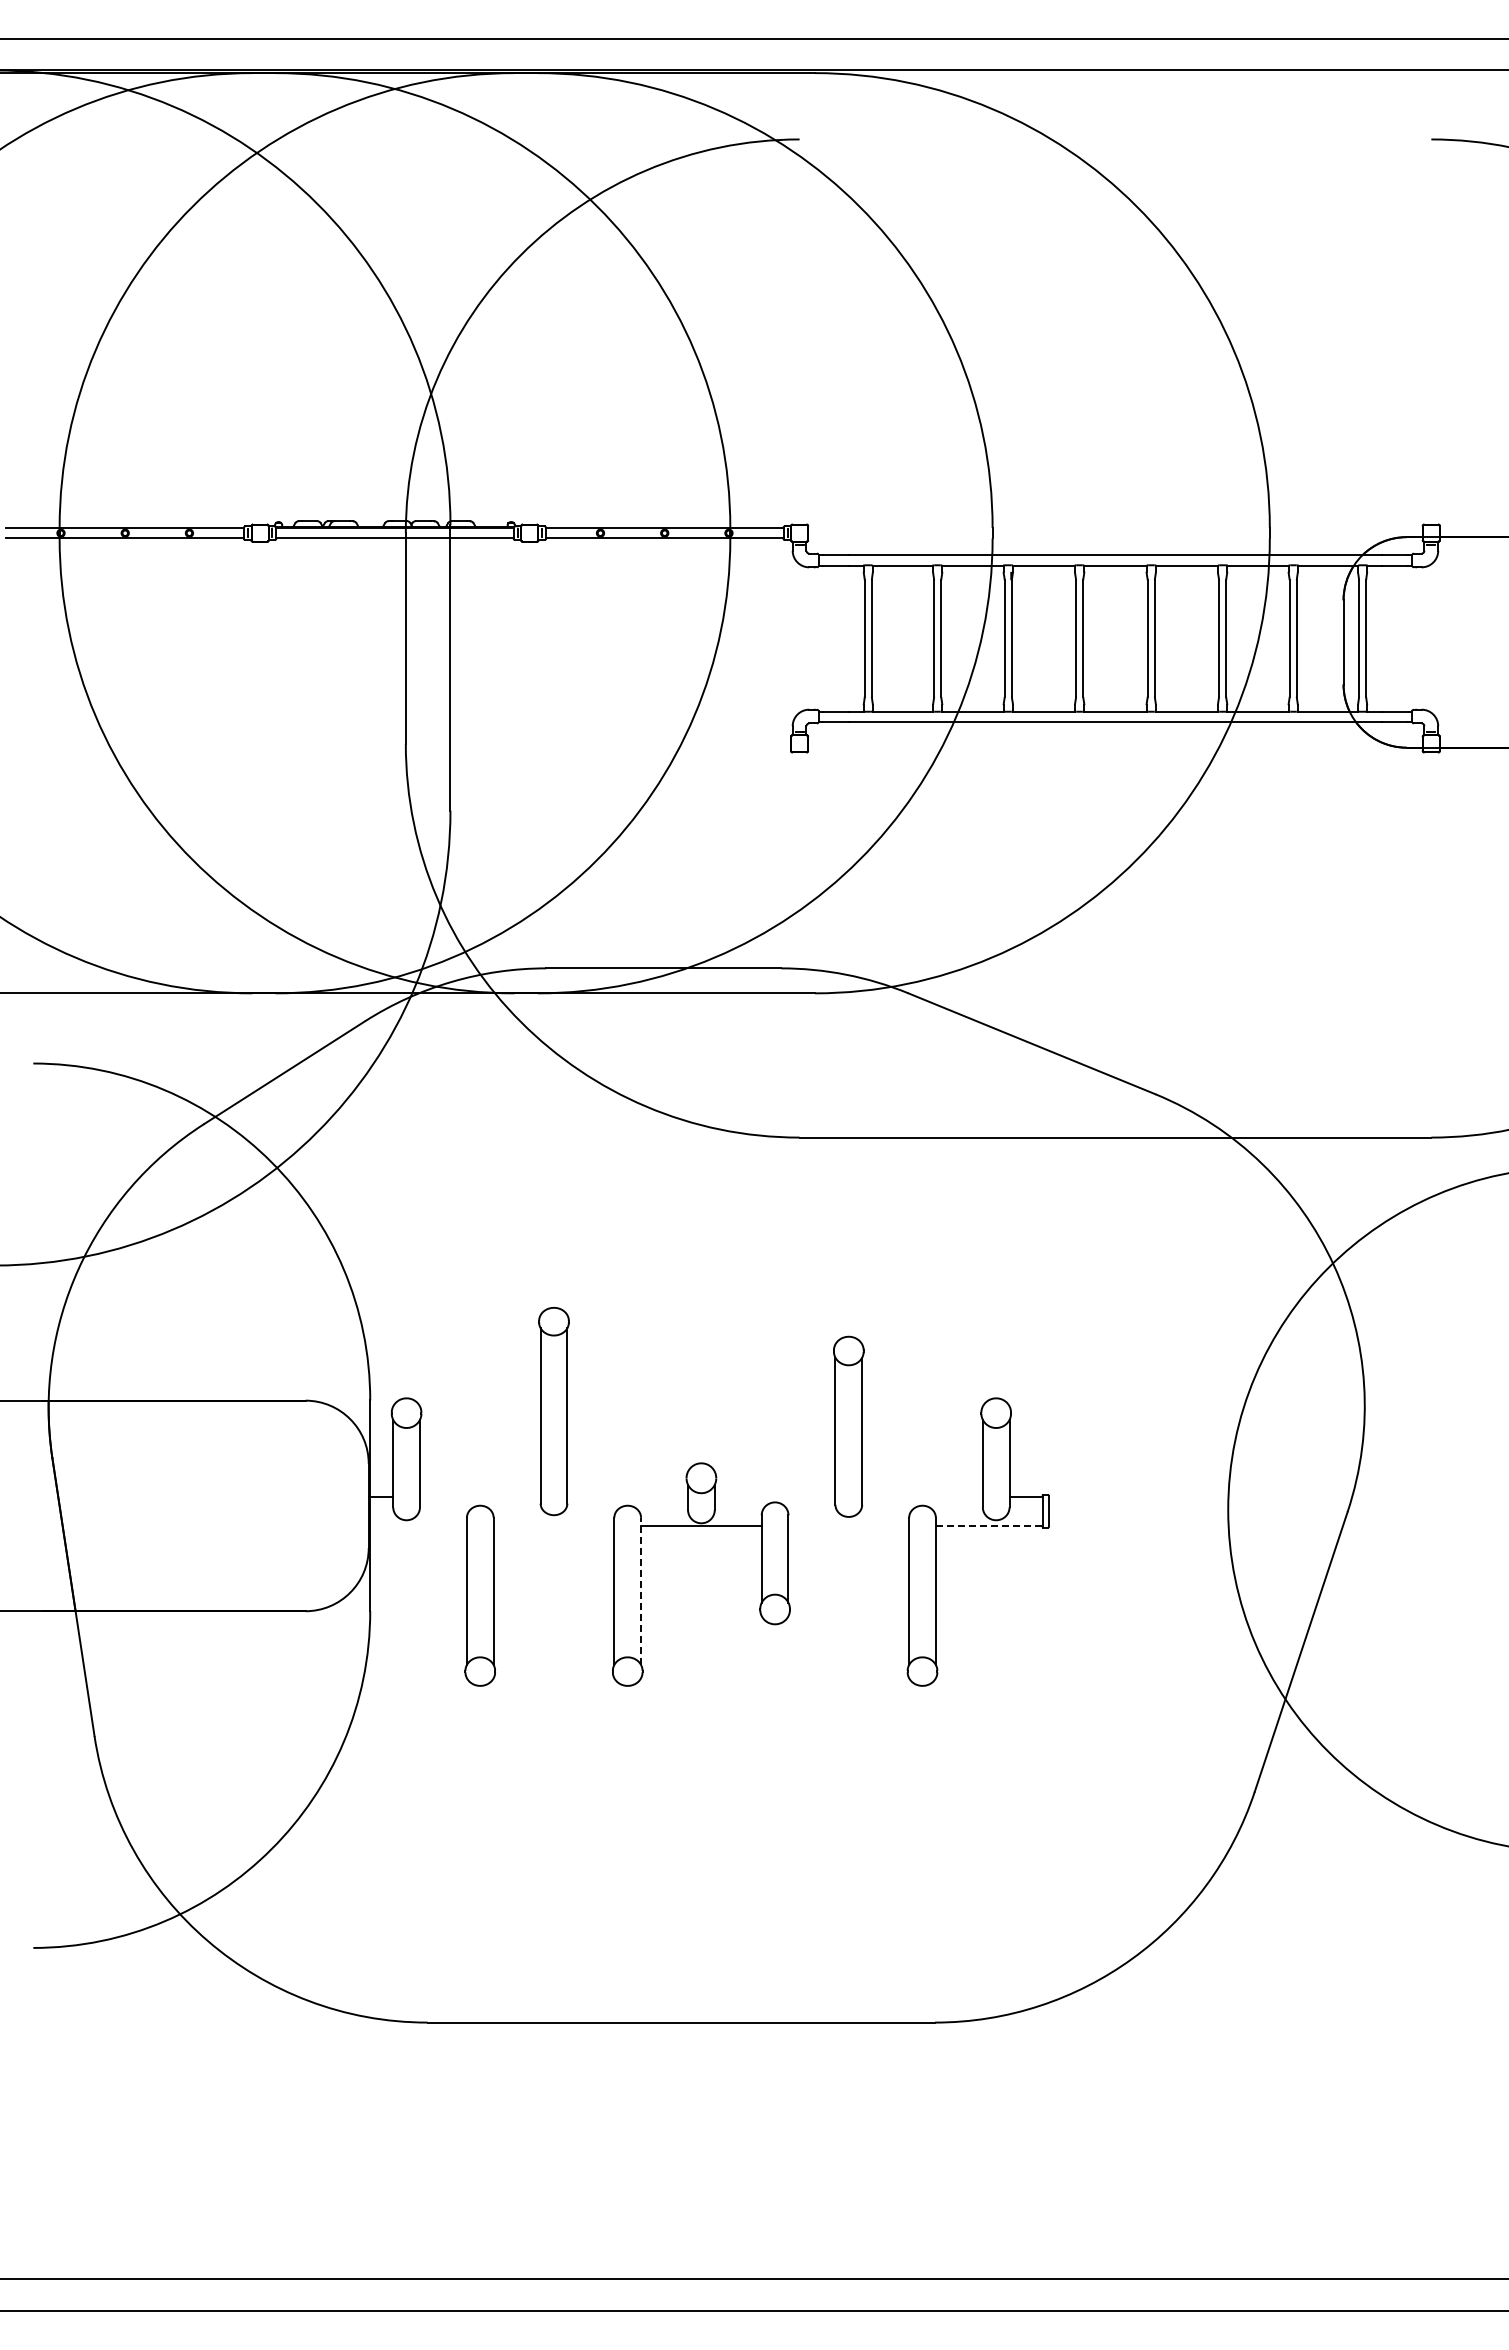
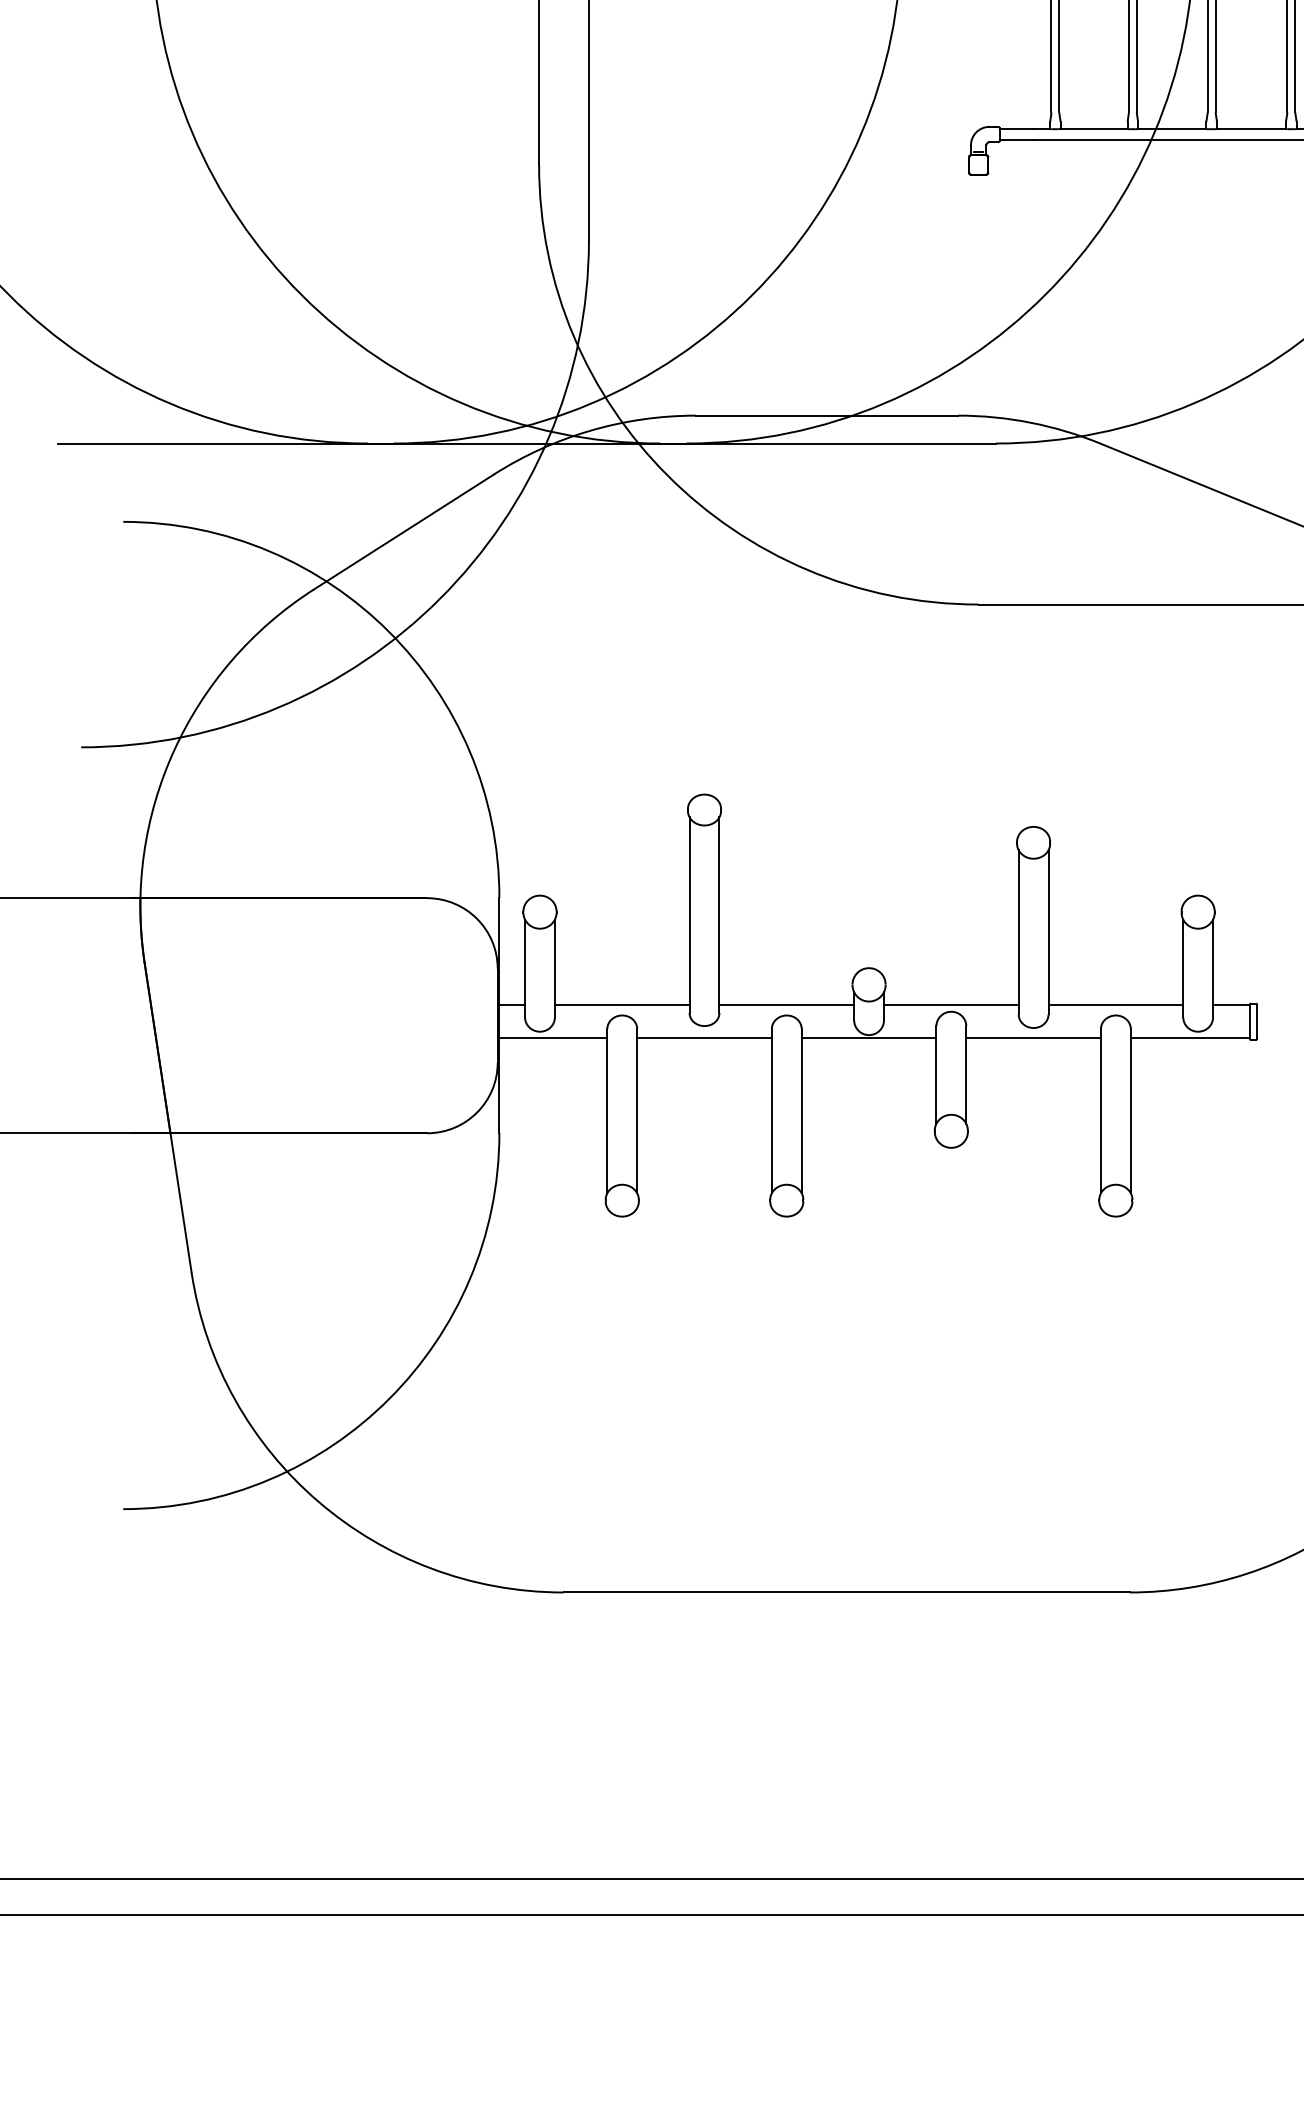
line: (479, 1496) -> (621, 1005), added
line: (627, 1496) -> (786, 1005), added
line: (774, 1496) -> (950, 1005), added
line: (922, 1496) -> (1115, 1005), added
line: (417, 1526) -> (552, 1038), added
line: (553, 1526) -> (703, 1038), added
line: (848, 1526) -> (1033, 1038), added
line: (989, 1526) -> (1190, 1038), dashed -> solid
line: (641, 1591) -> (802, 1111), dashed -> solid

